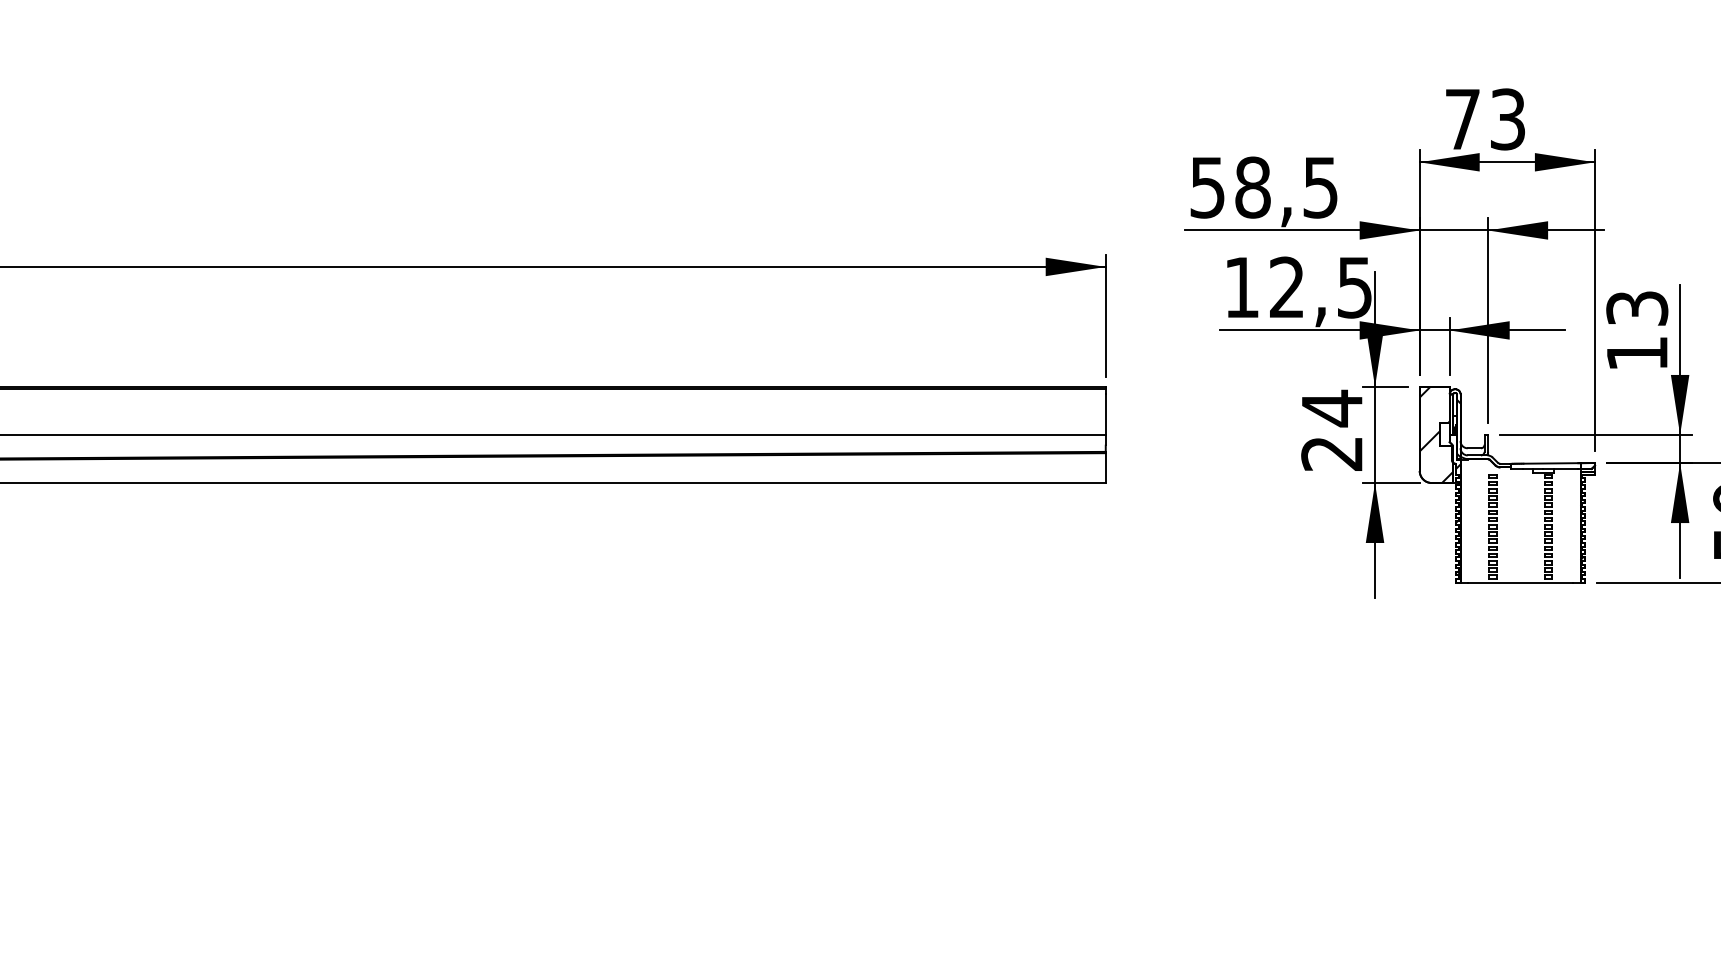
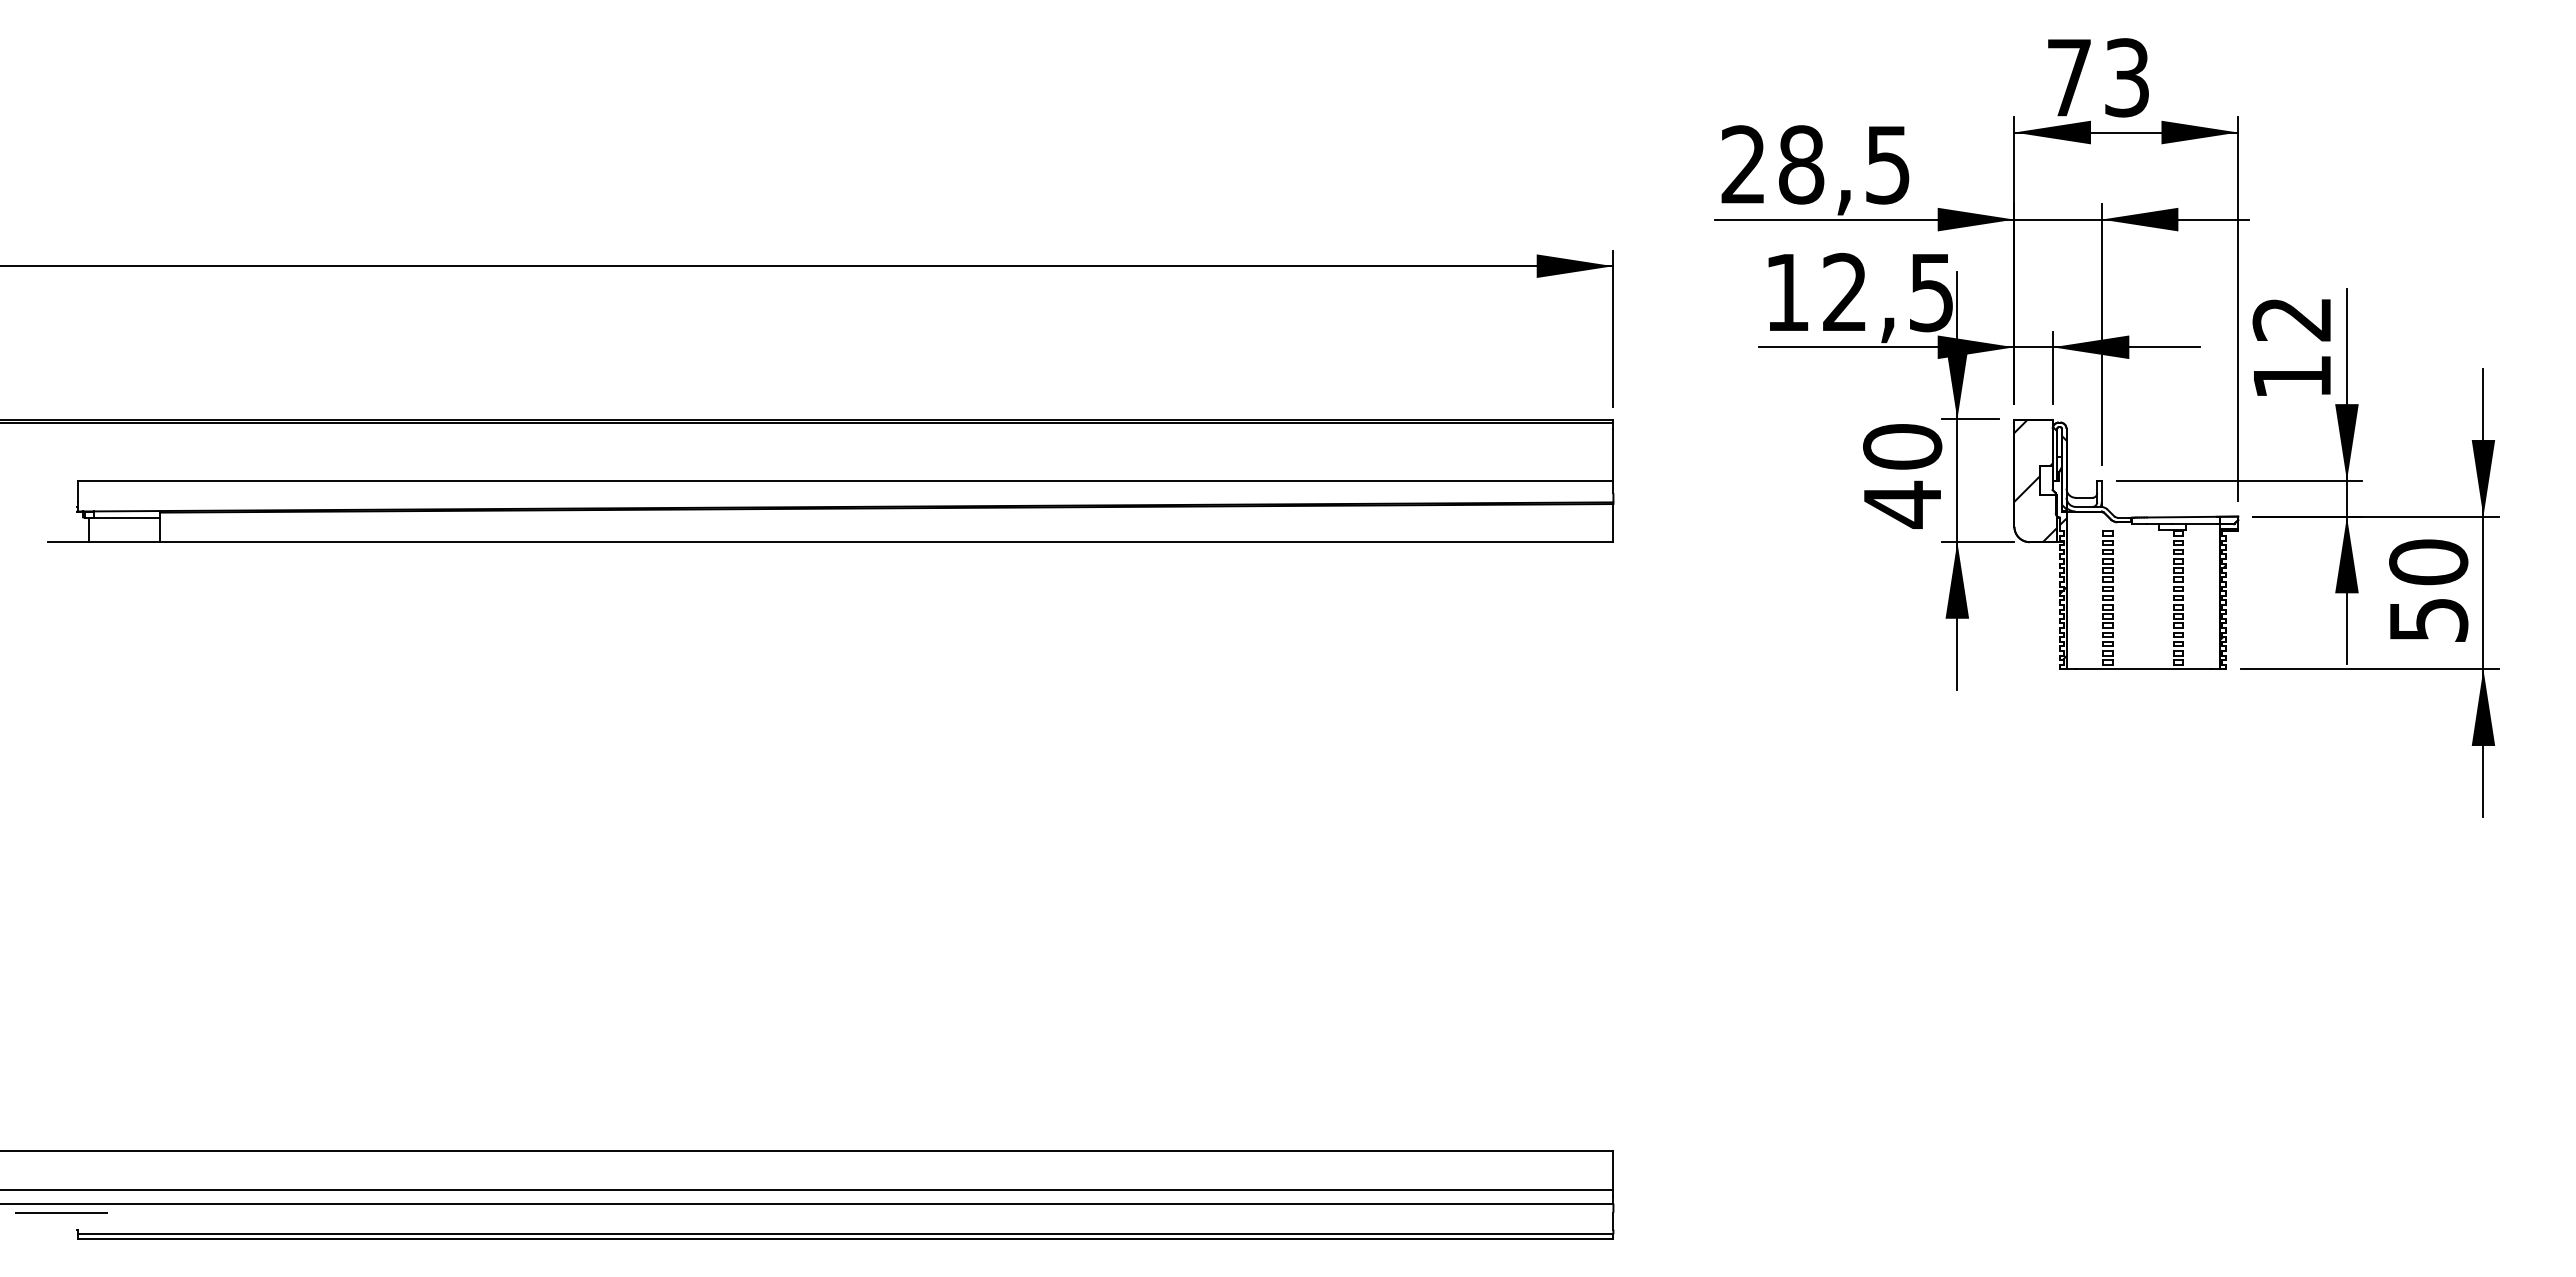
text: (1206, 187) -> (1742, 164), 58,5 -> 28,5
text: (1636, 308) -> (2291, 319), 13 -> 12
text: (1332, 430) -> (1902, 475), 24 -> 40

